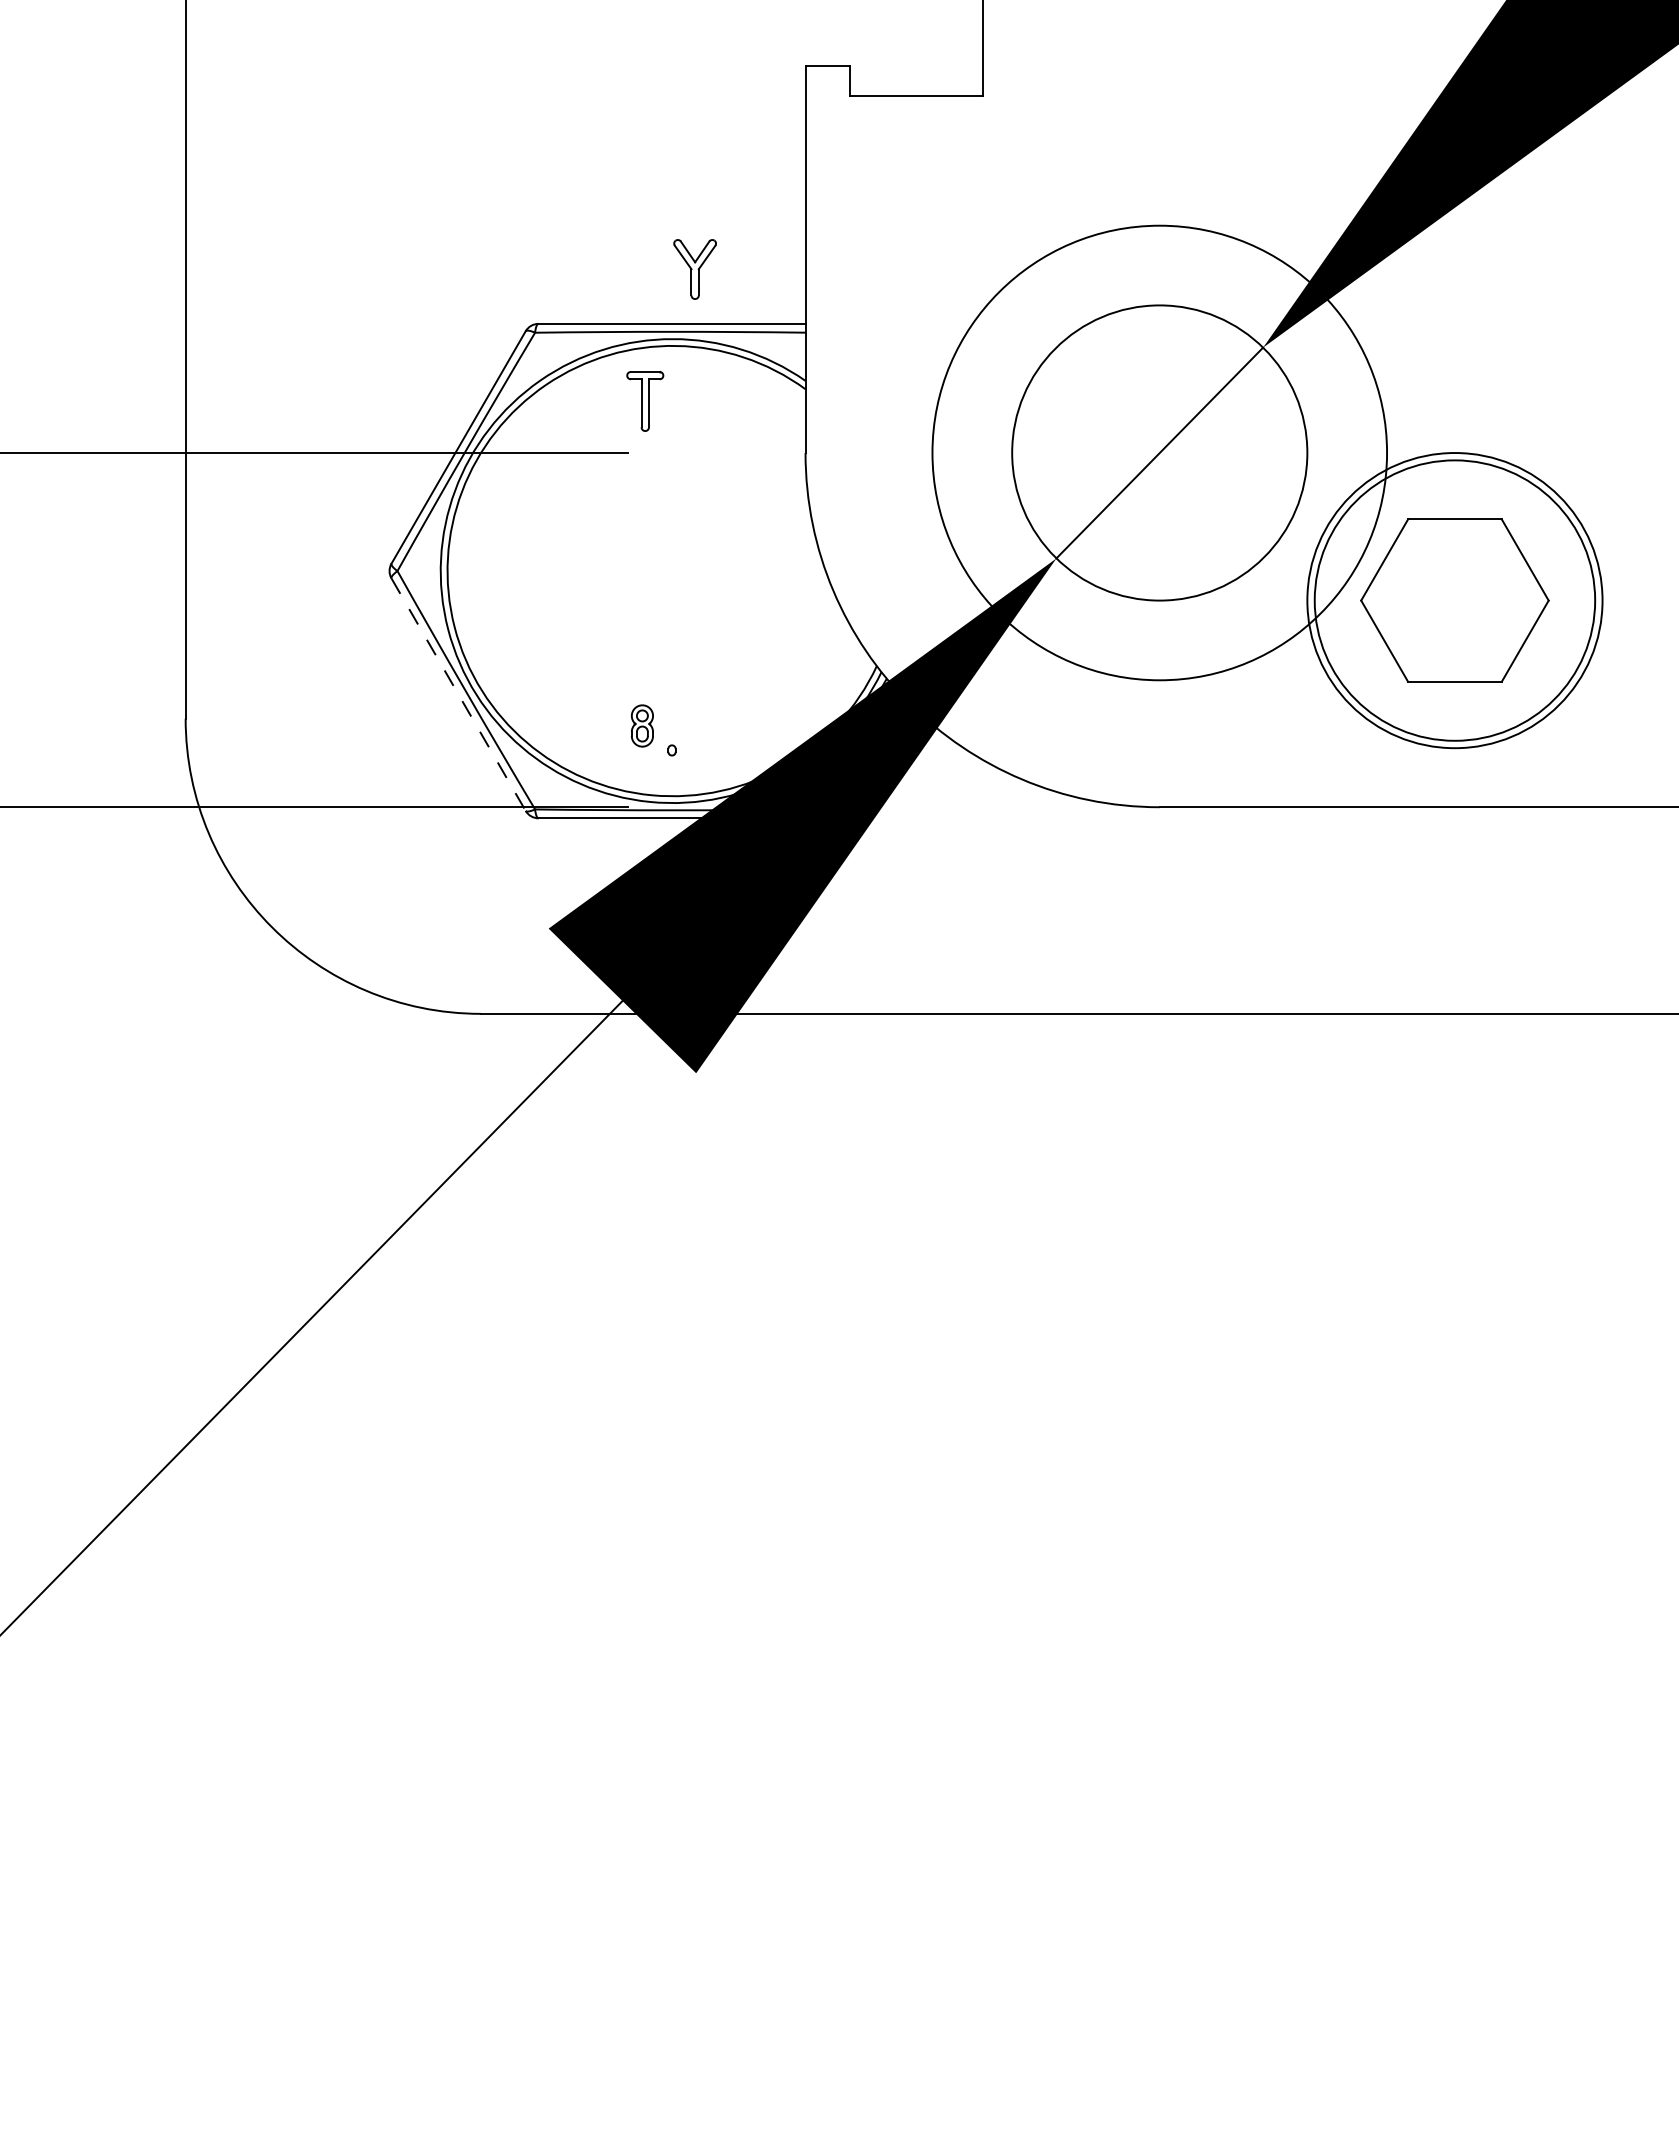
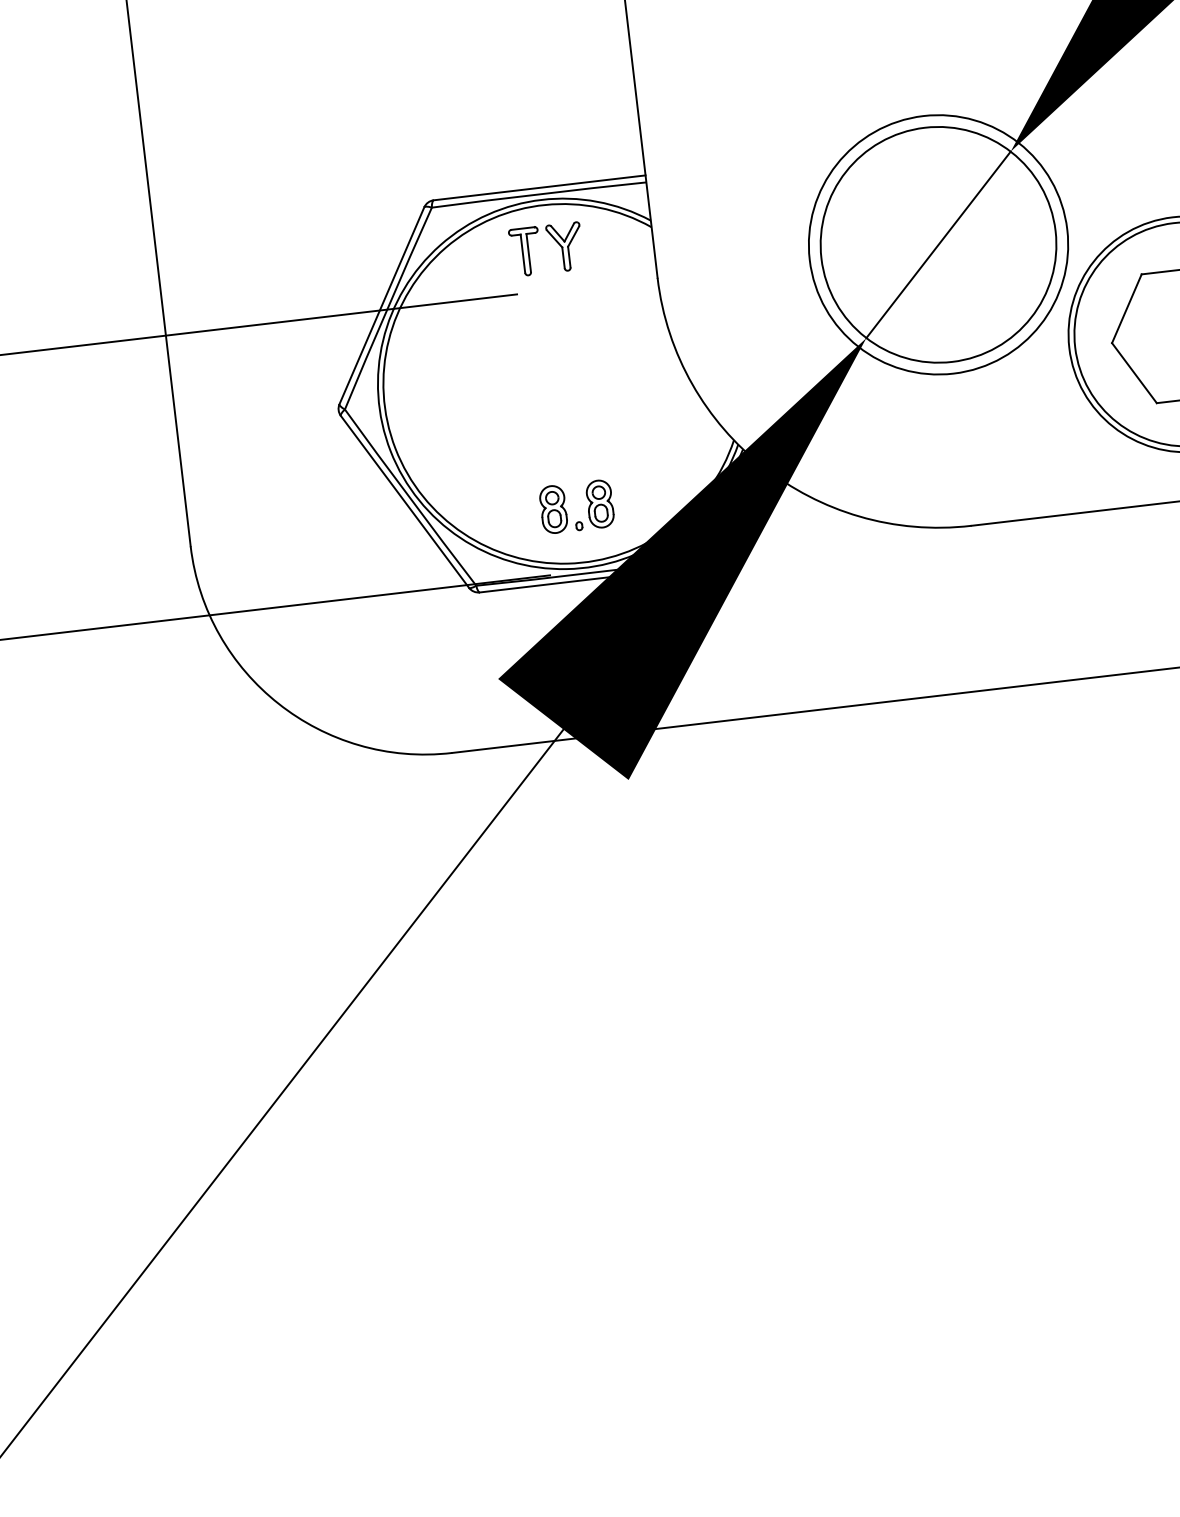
part: (694, 269) -> (564, 247), moved
circle: (1159, 452) -> (938, 244), size x0.71
line: (458, 695) -> (404, 502), dashed -> solid
part: (642, 725) -> (553, 509), size x1.43
part: (701, 725) -> (600, 503), added

